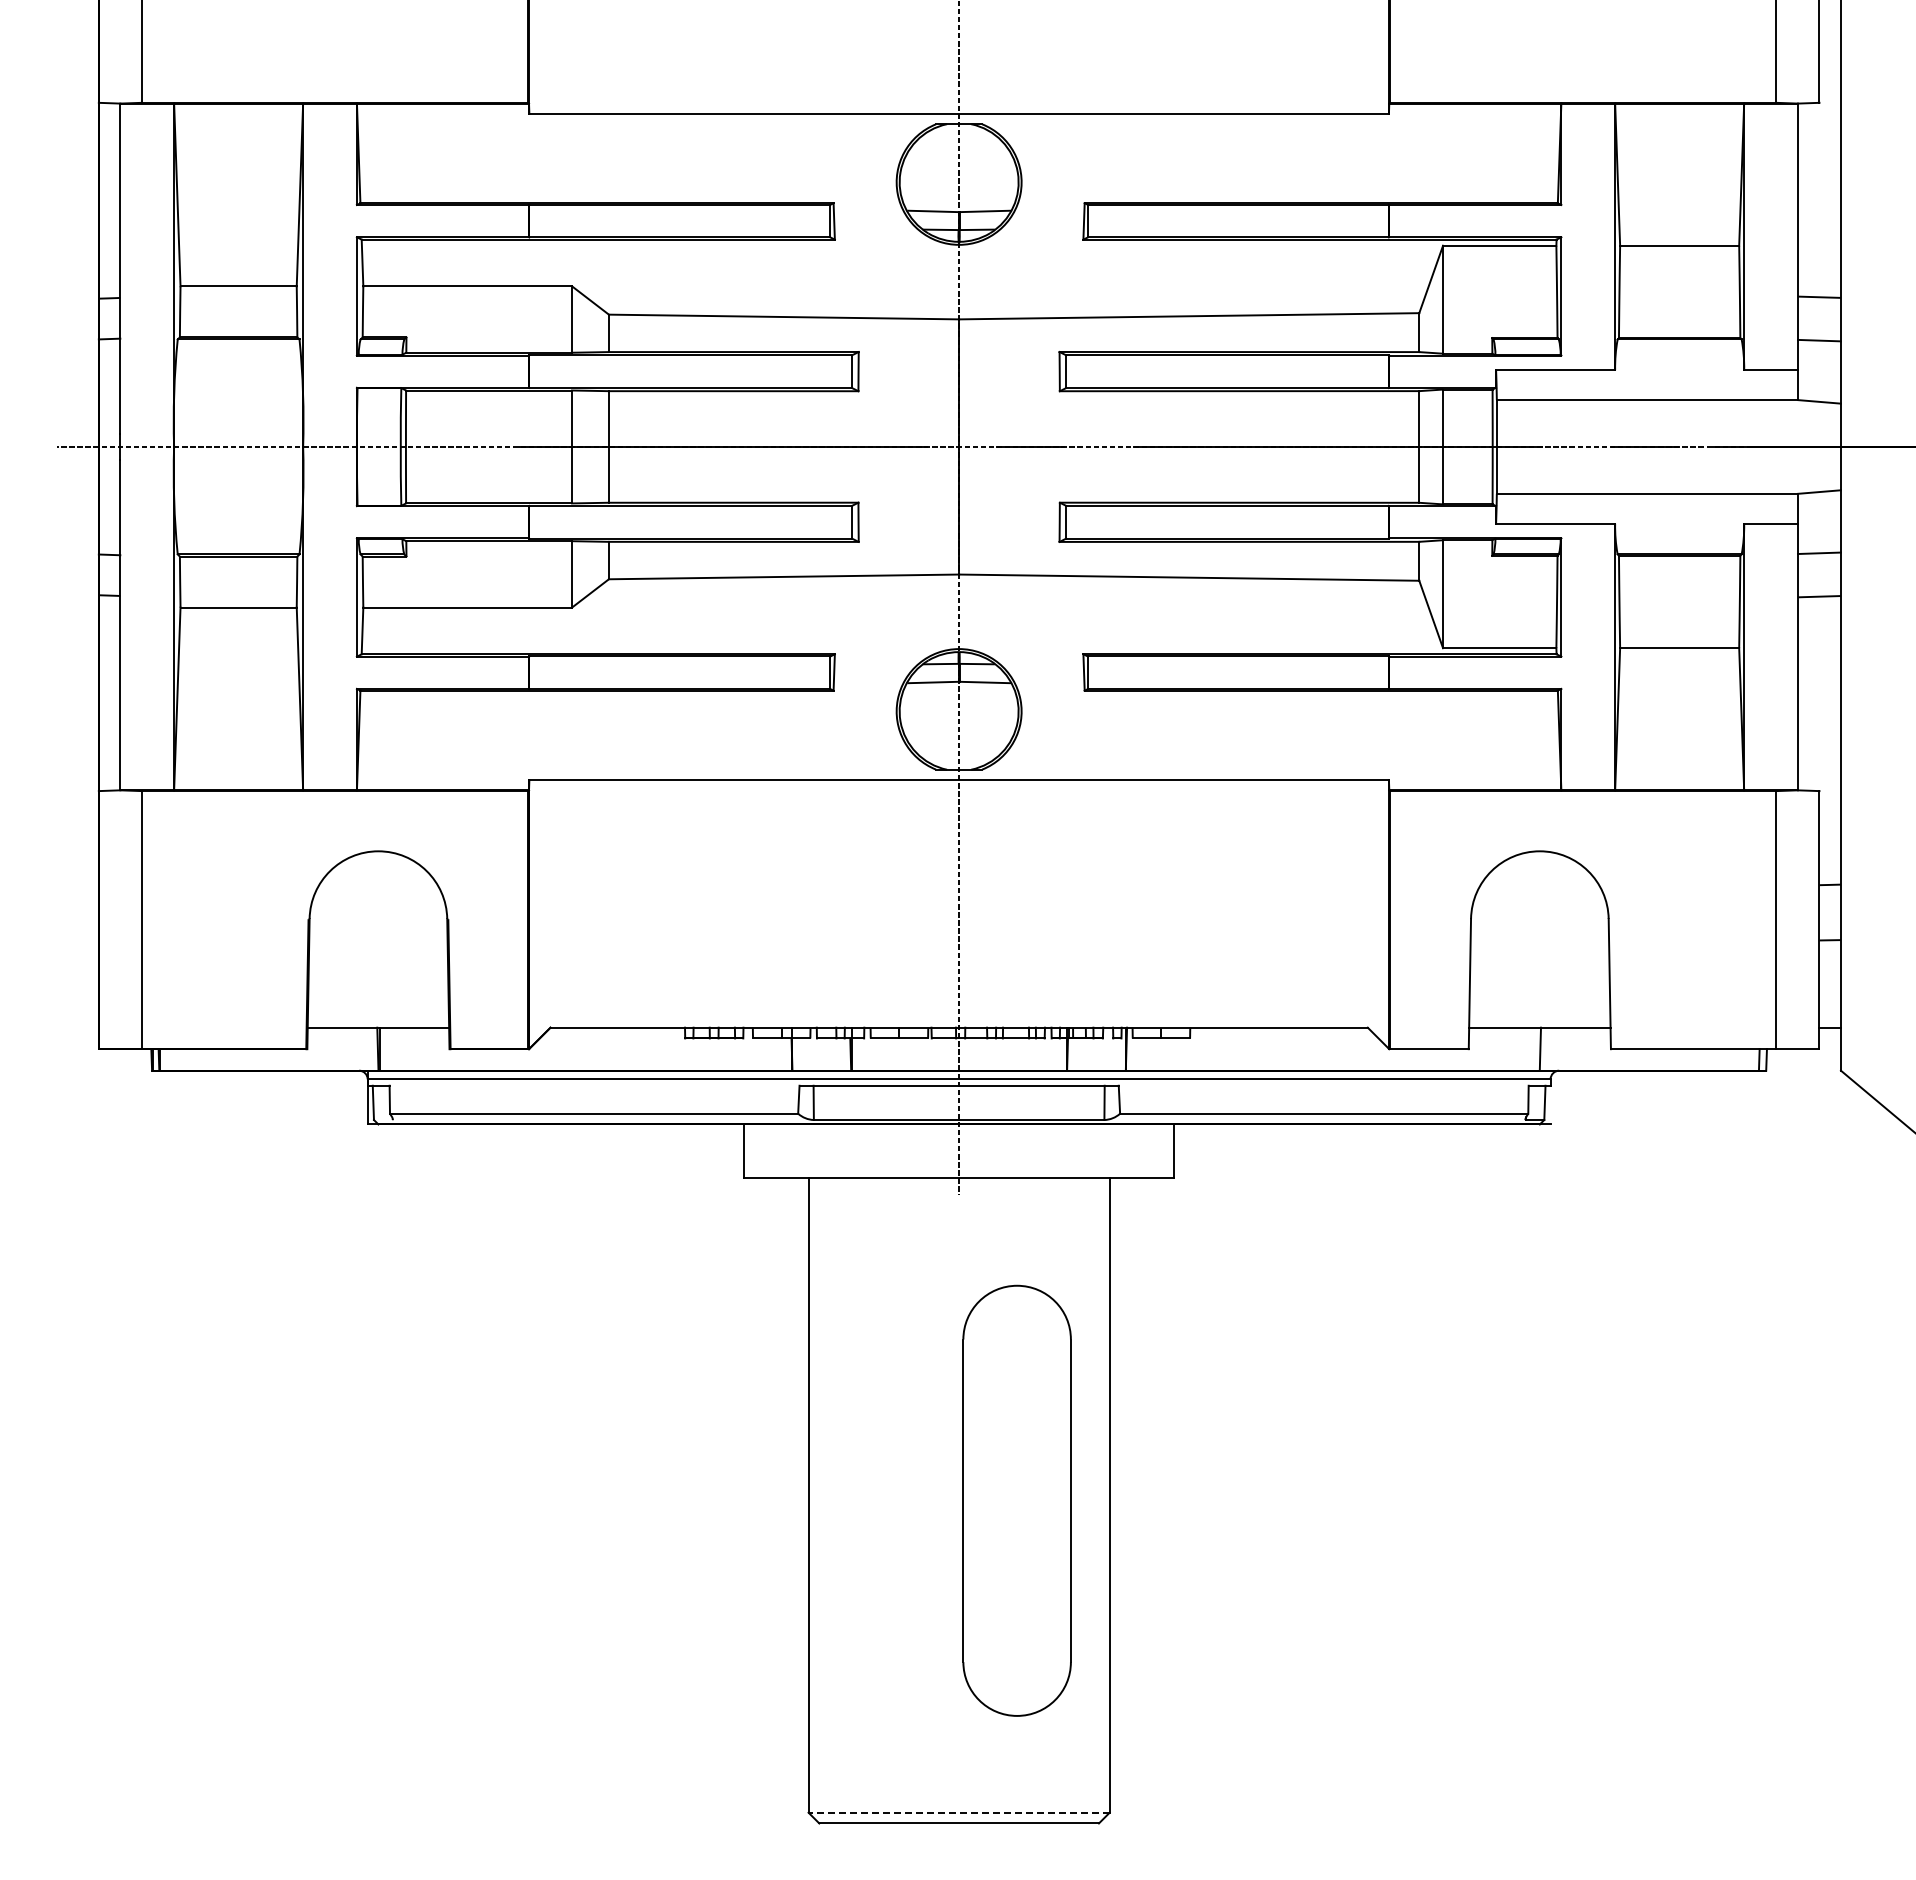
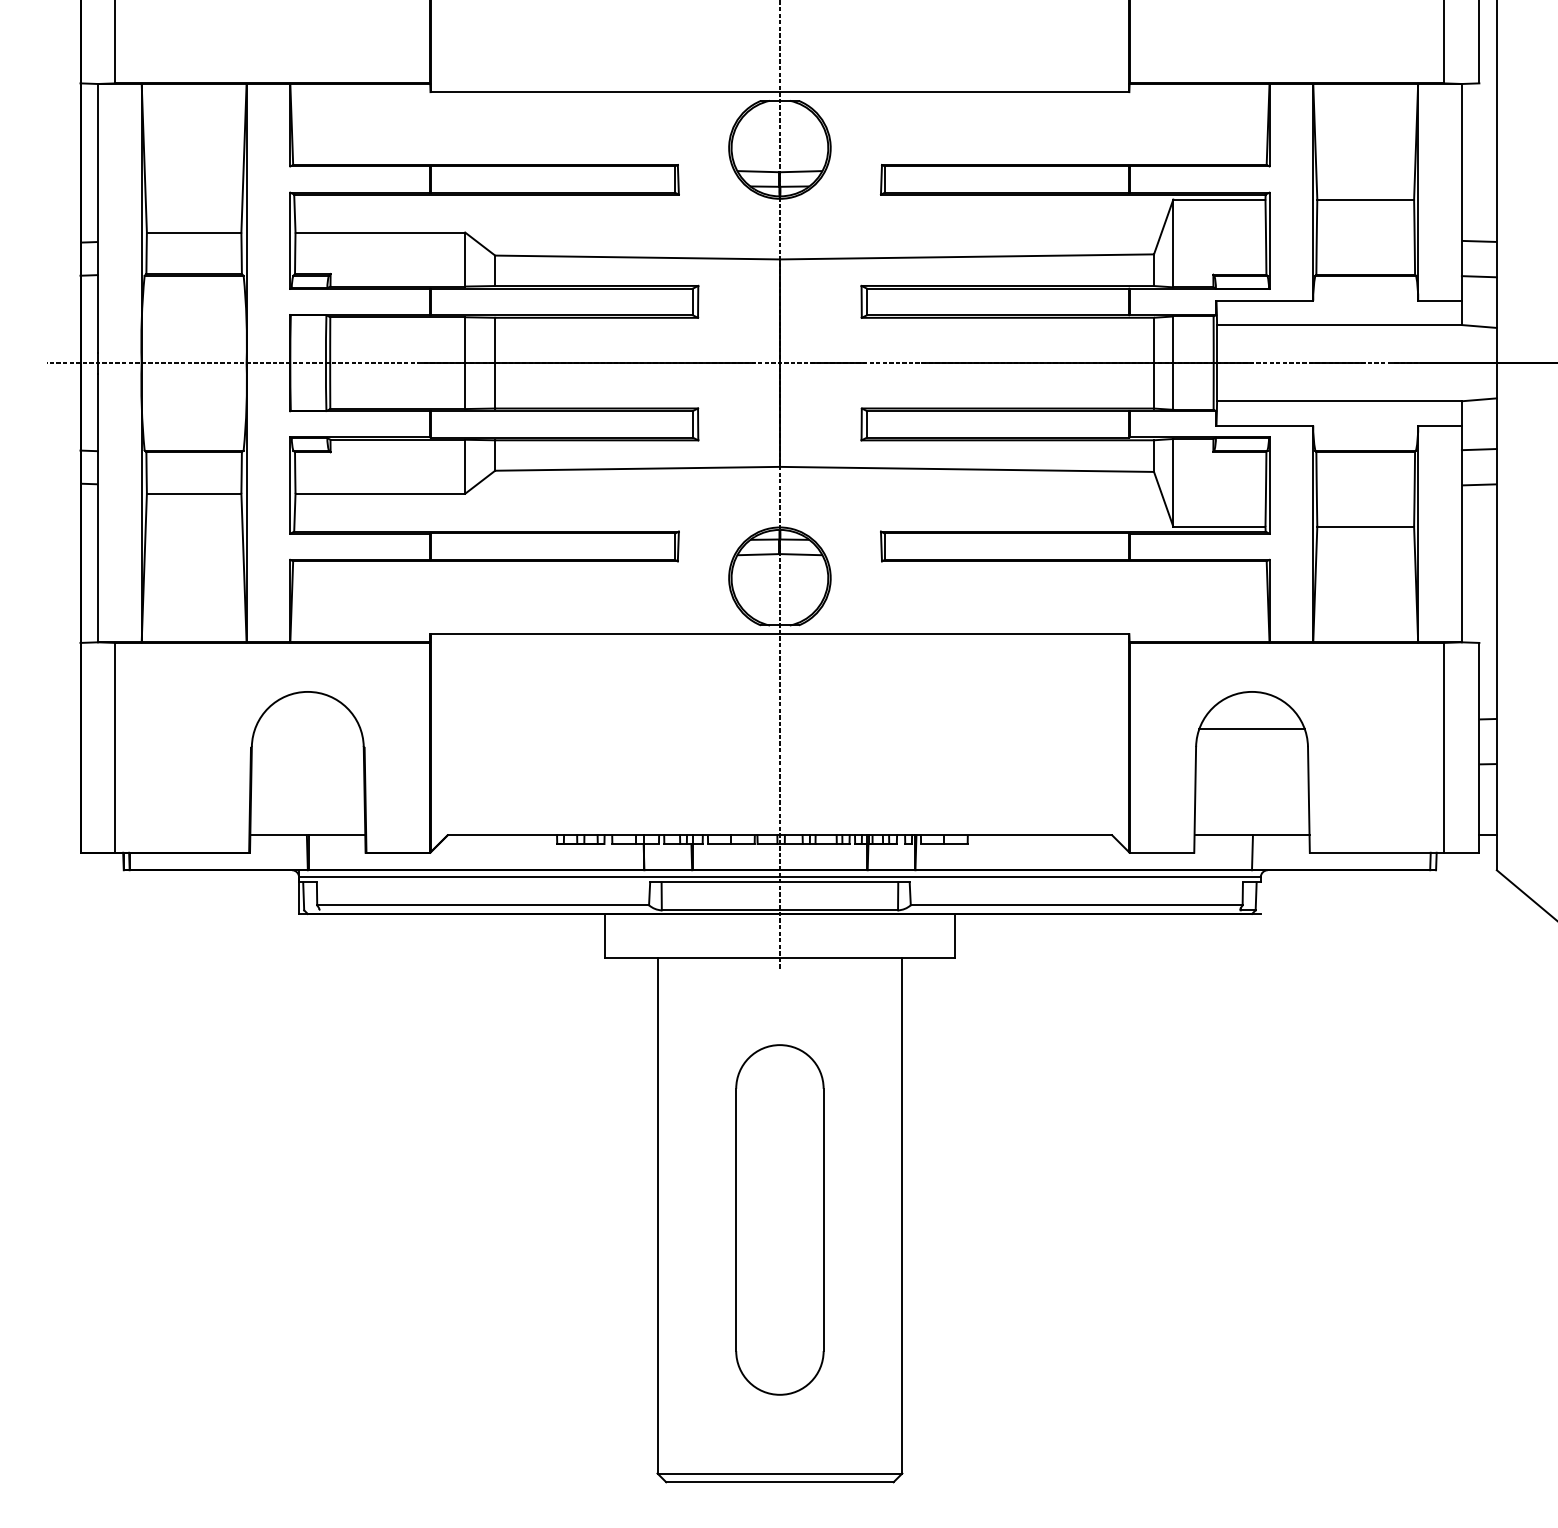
line: (1539, 897) -> (1251, 729), added
part: (1016, 1500) -> (779, 1219), moved
line: (959, 1812) -> (780, 1473), dashed -> solid

